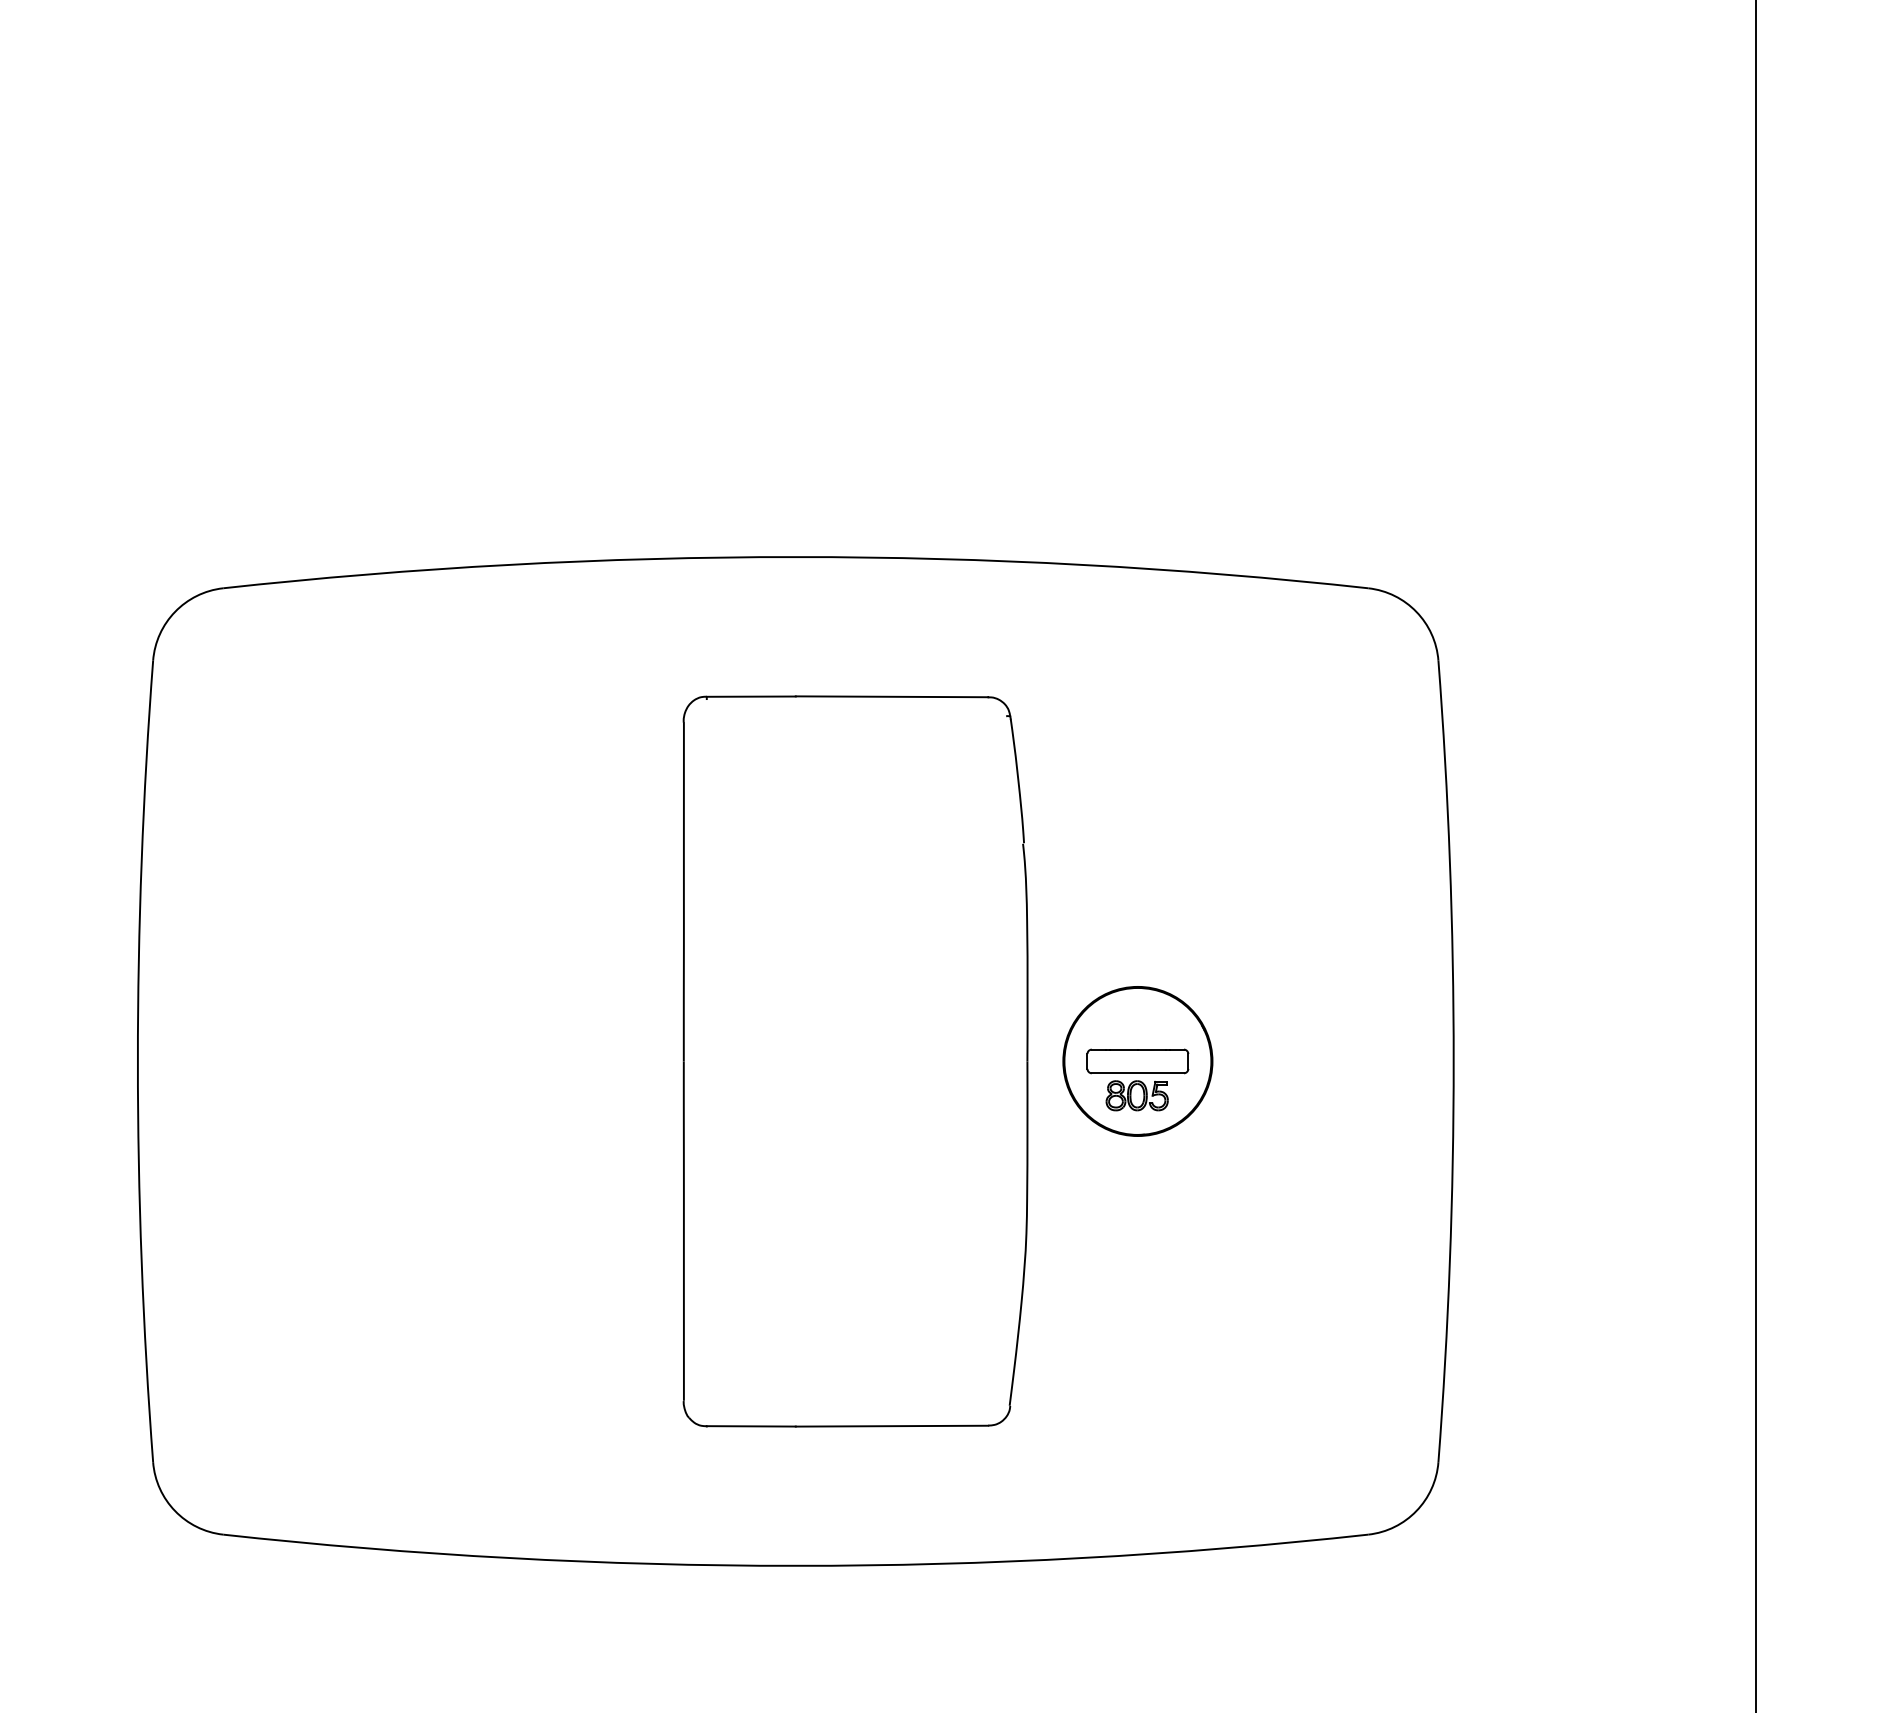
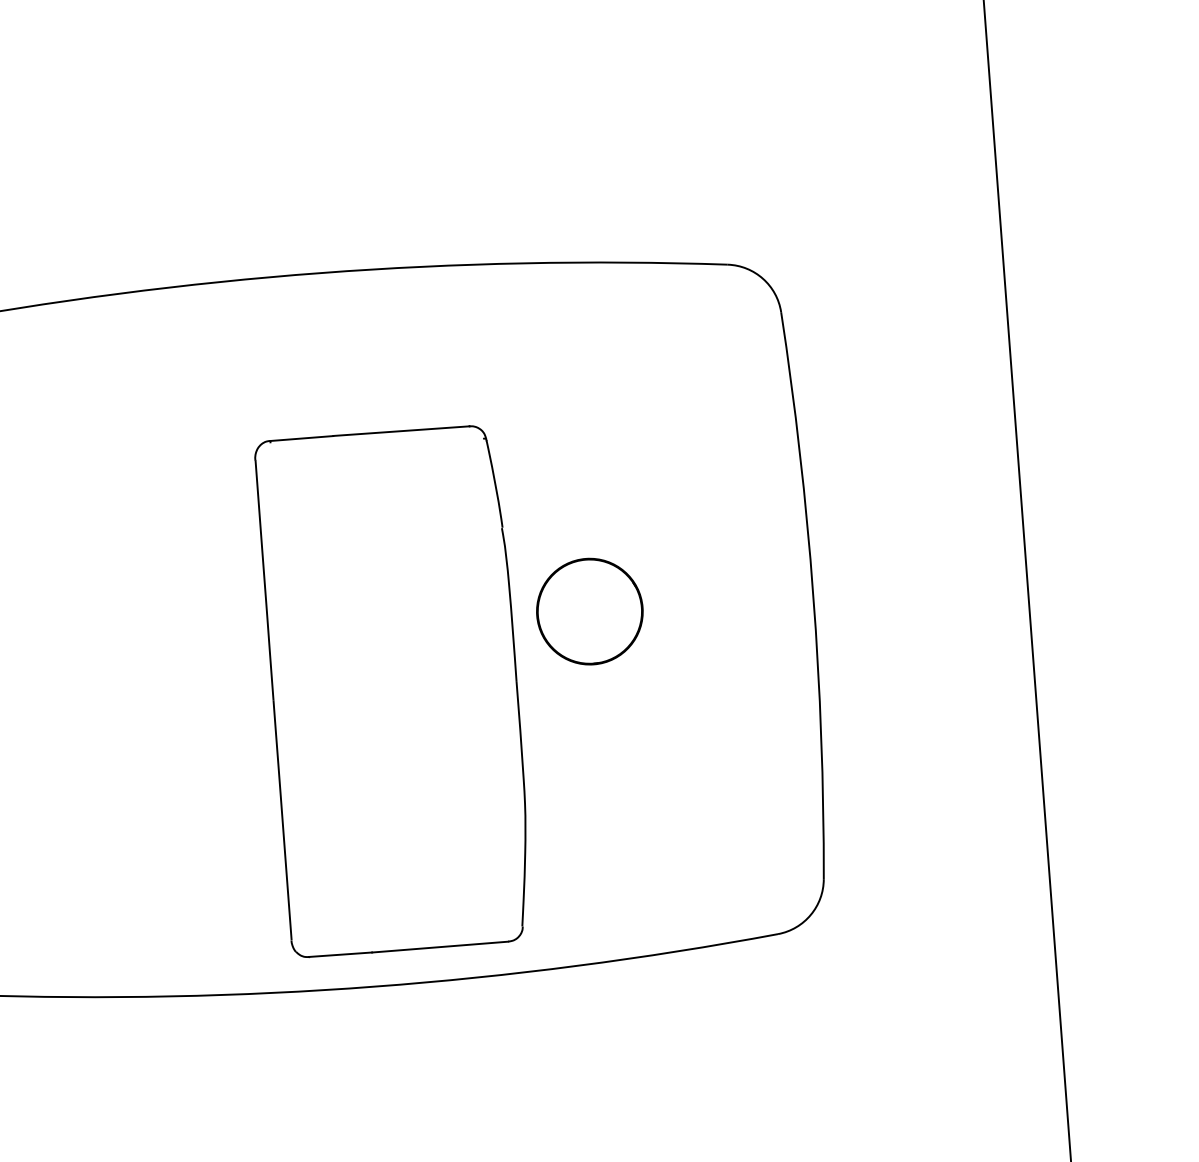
part: (855, 1061) -> (394, 691), moved
part: (1137, 1079) -> (590, 624), removed

